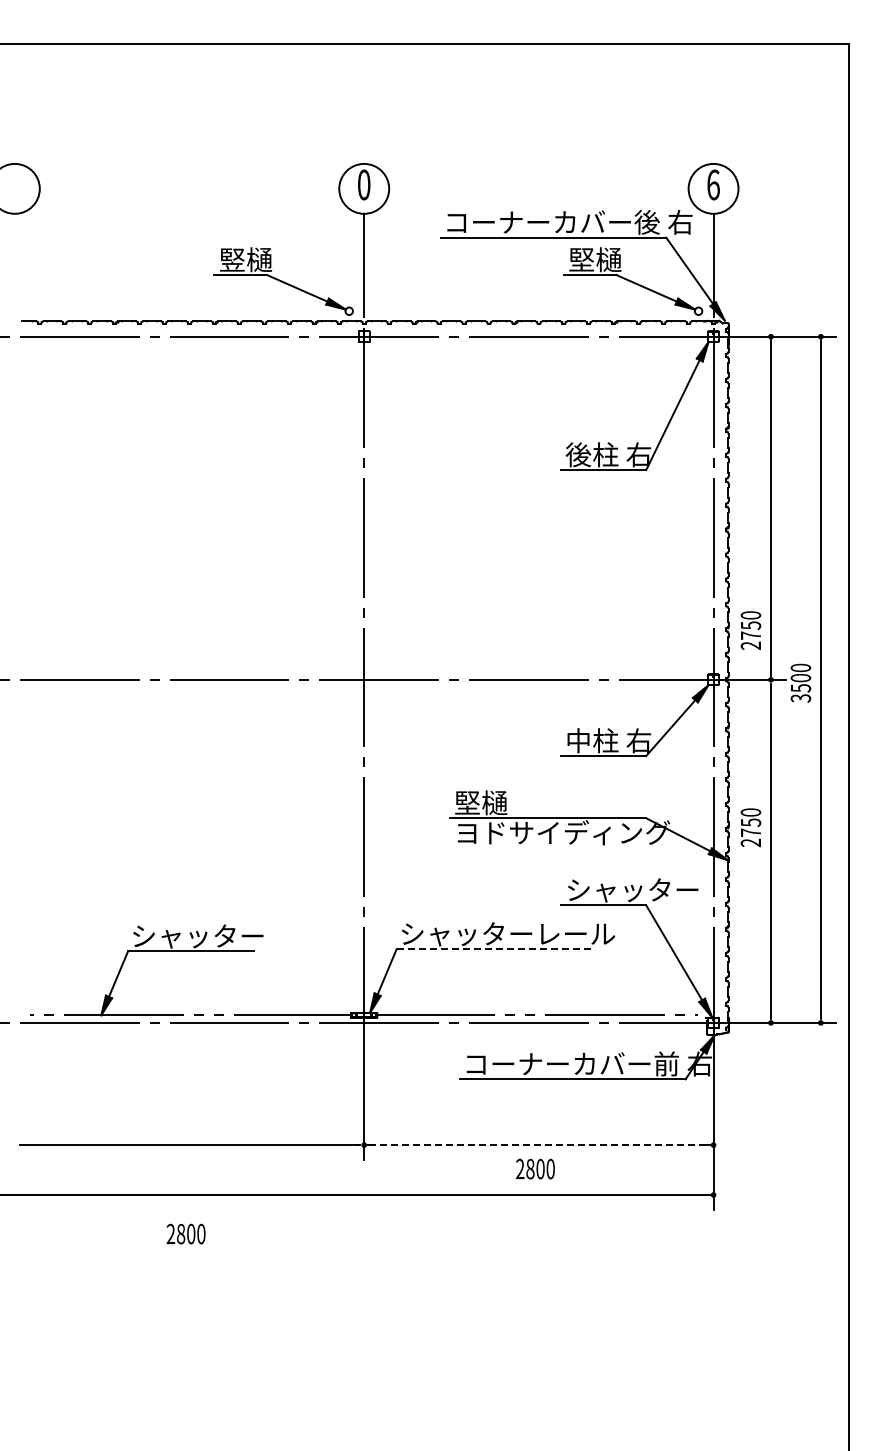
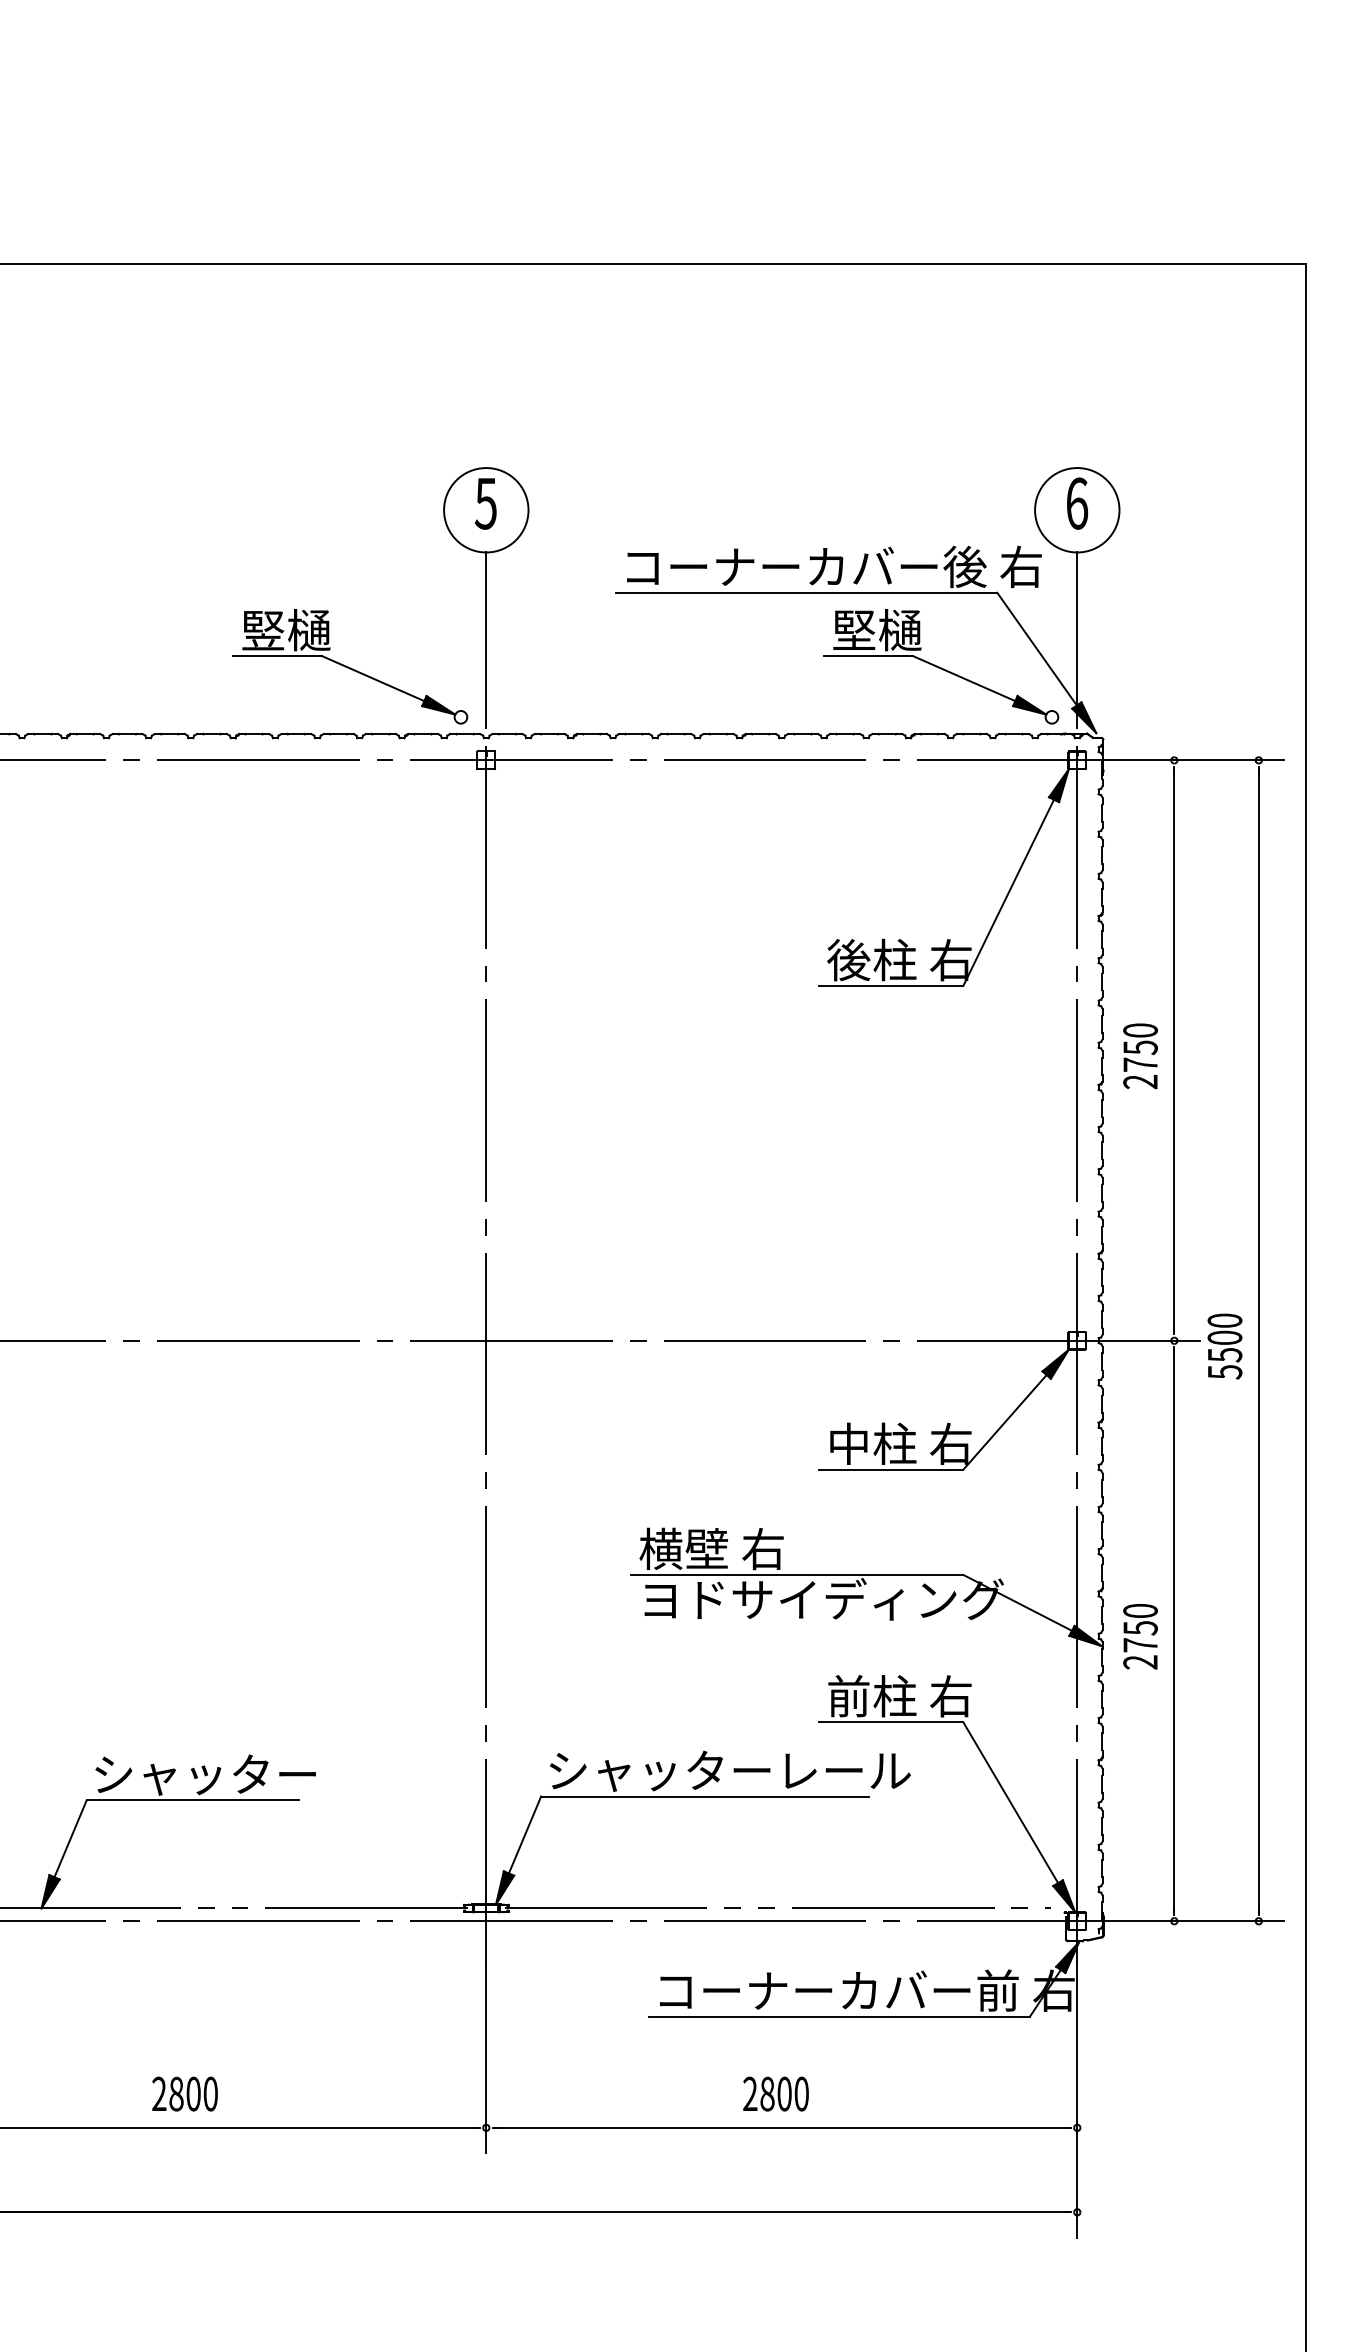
text: (363, 184) -> (485, 502), 0 -> 5
text: (750, 630) -> (1139, 1056), moved
text: (800, 698) -> (1224, 1372), 3500 -> 5500
text: (496, 802) -> (710, 1548), 堅樋 -> 横壁 右
text: (750, 827) -> (1139, 1636), moved
text: (632, 889) -> (940, 1695), シャッター -> 前柱 右
line: (494, 949) -> (706, 1797), dashed -> solid
line: (538, 1145) -> (781, 2128), dashed -> solid
text: (535, 1168) -> (776, 2093), moved
text: (185, 1233) -> (183, 2093), moved

